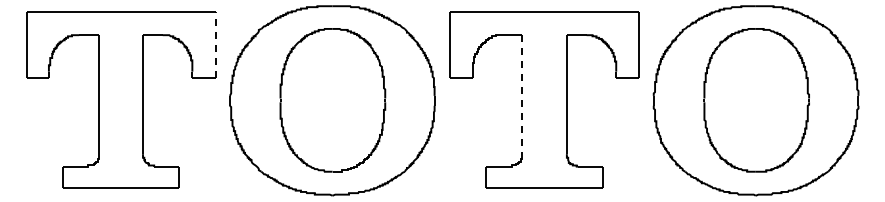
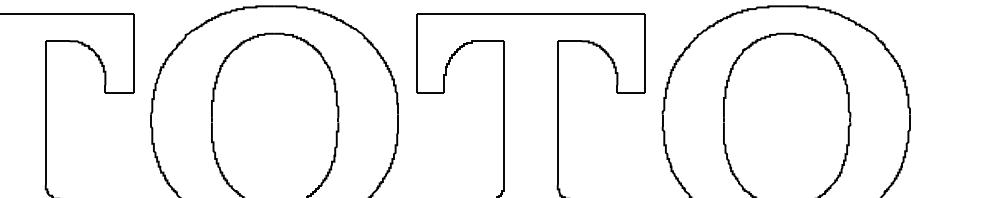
line: (216, 45) -> (134, 53), dashed -> solid
line: (522, 95) -> (504, 114), dashed -> solid

